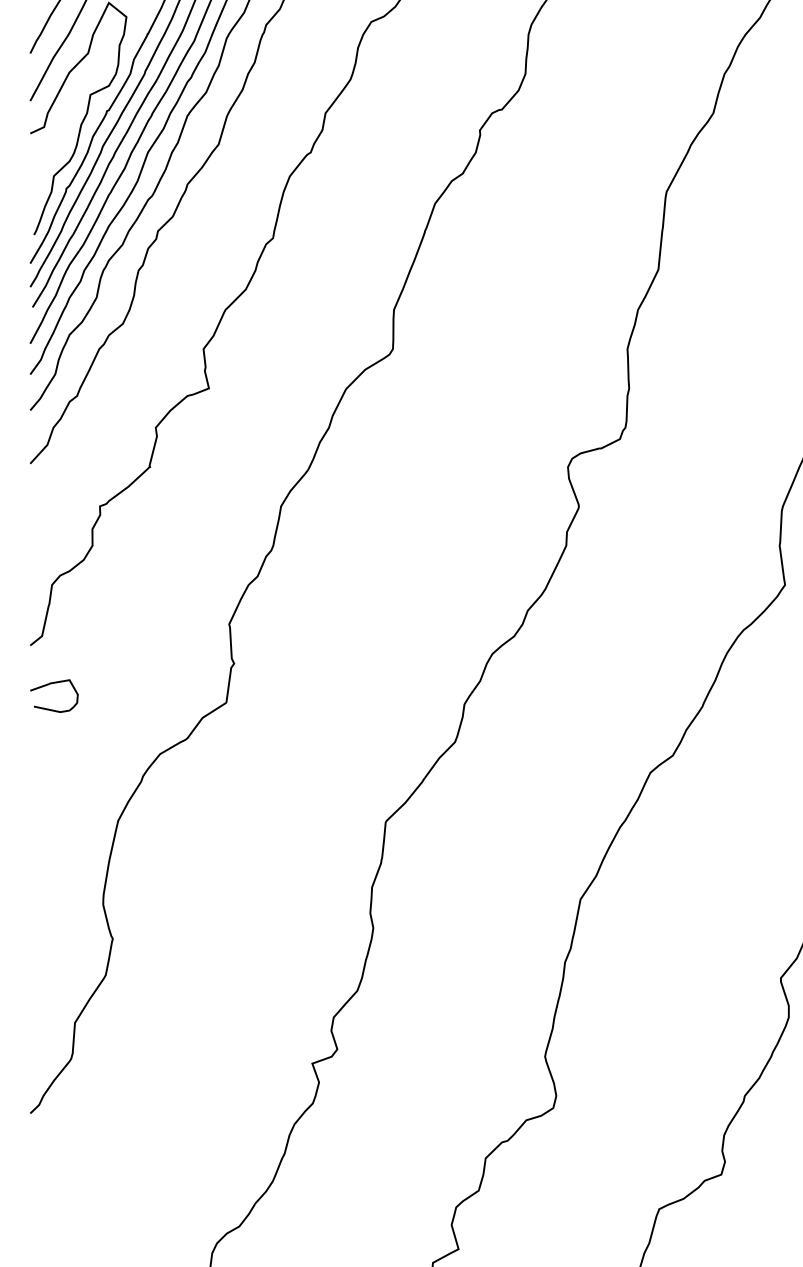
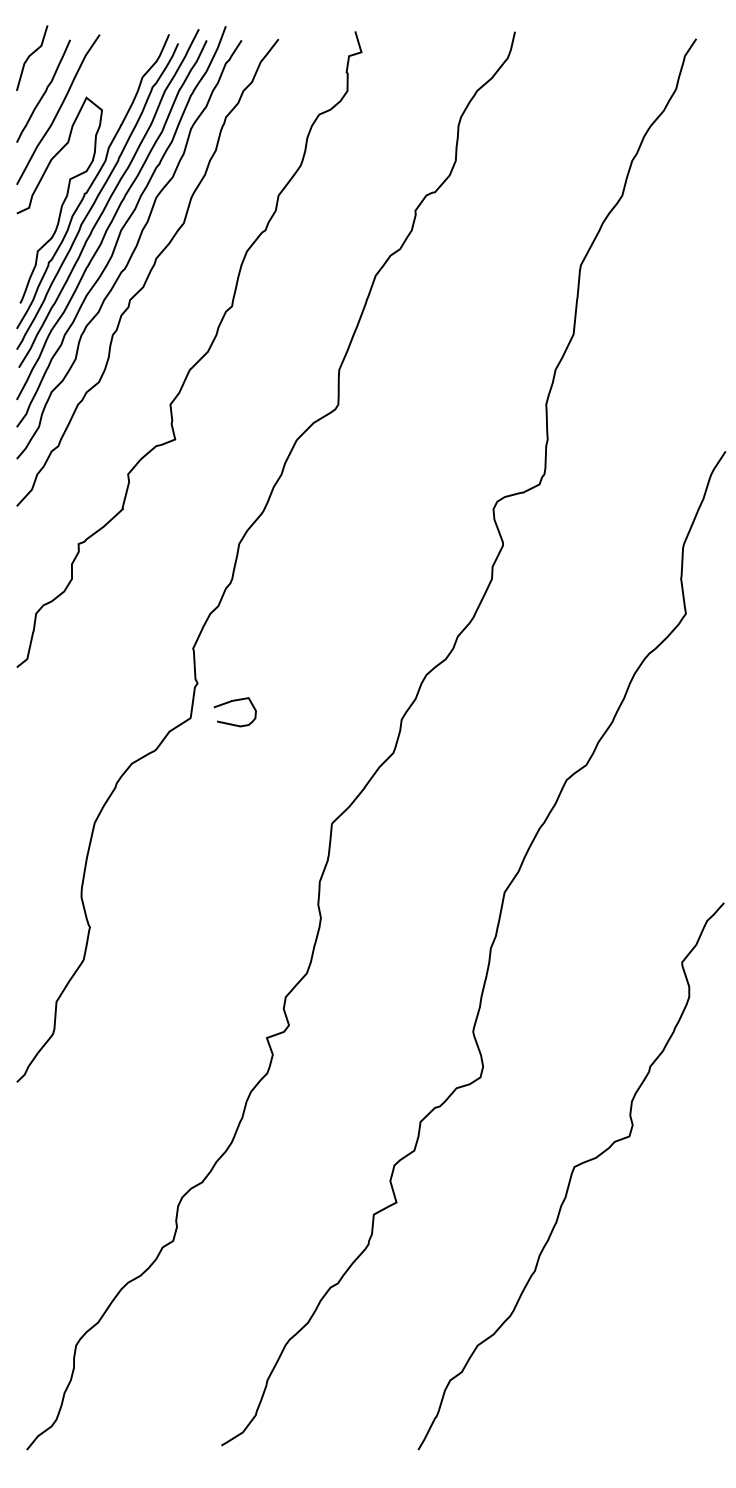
curve: (50, 685) -> (231, 702), moved

